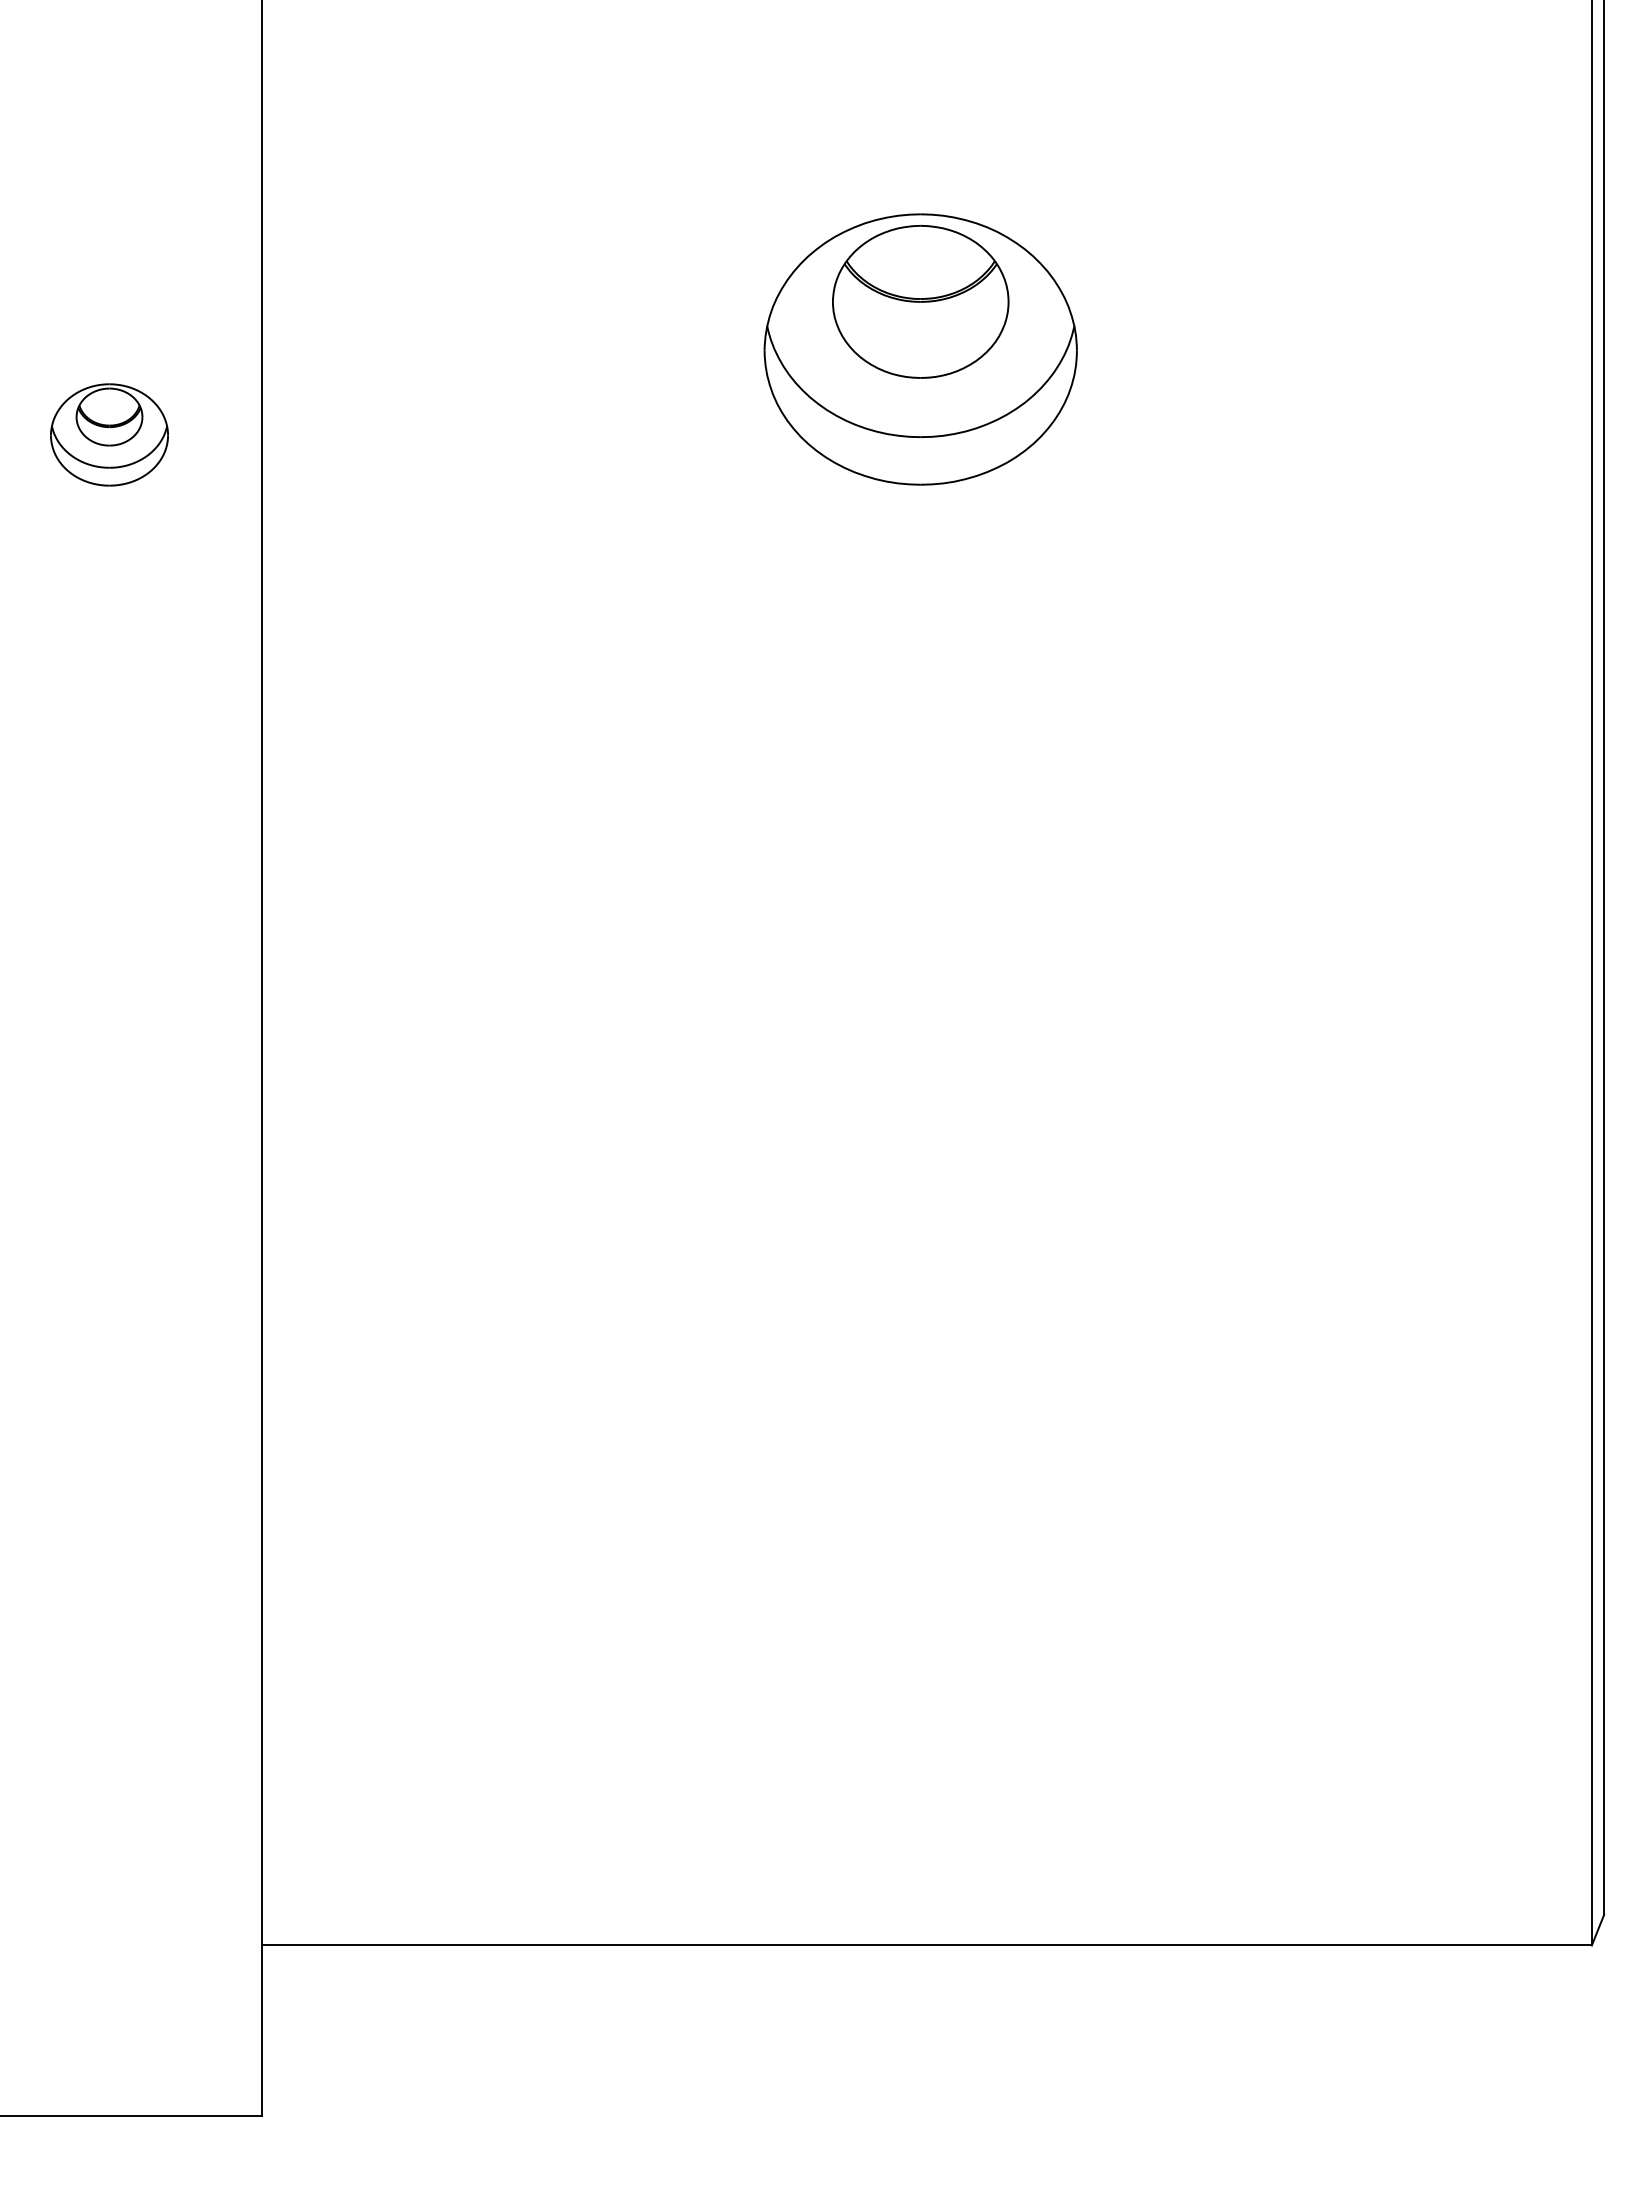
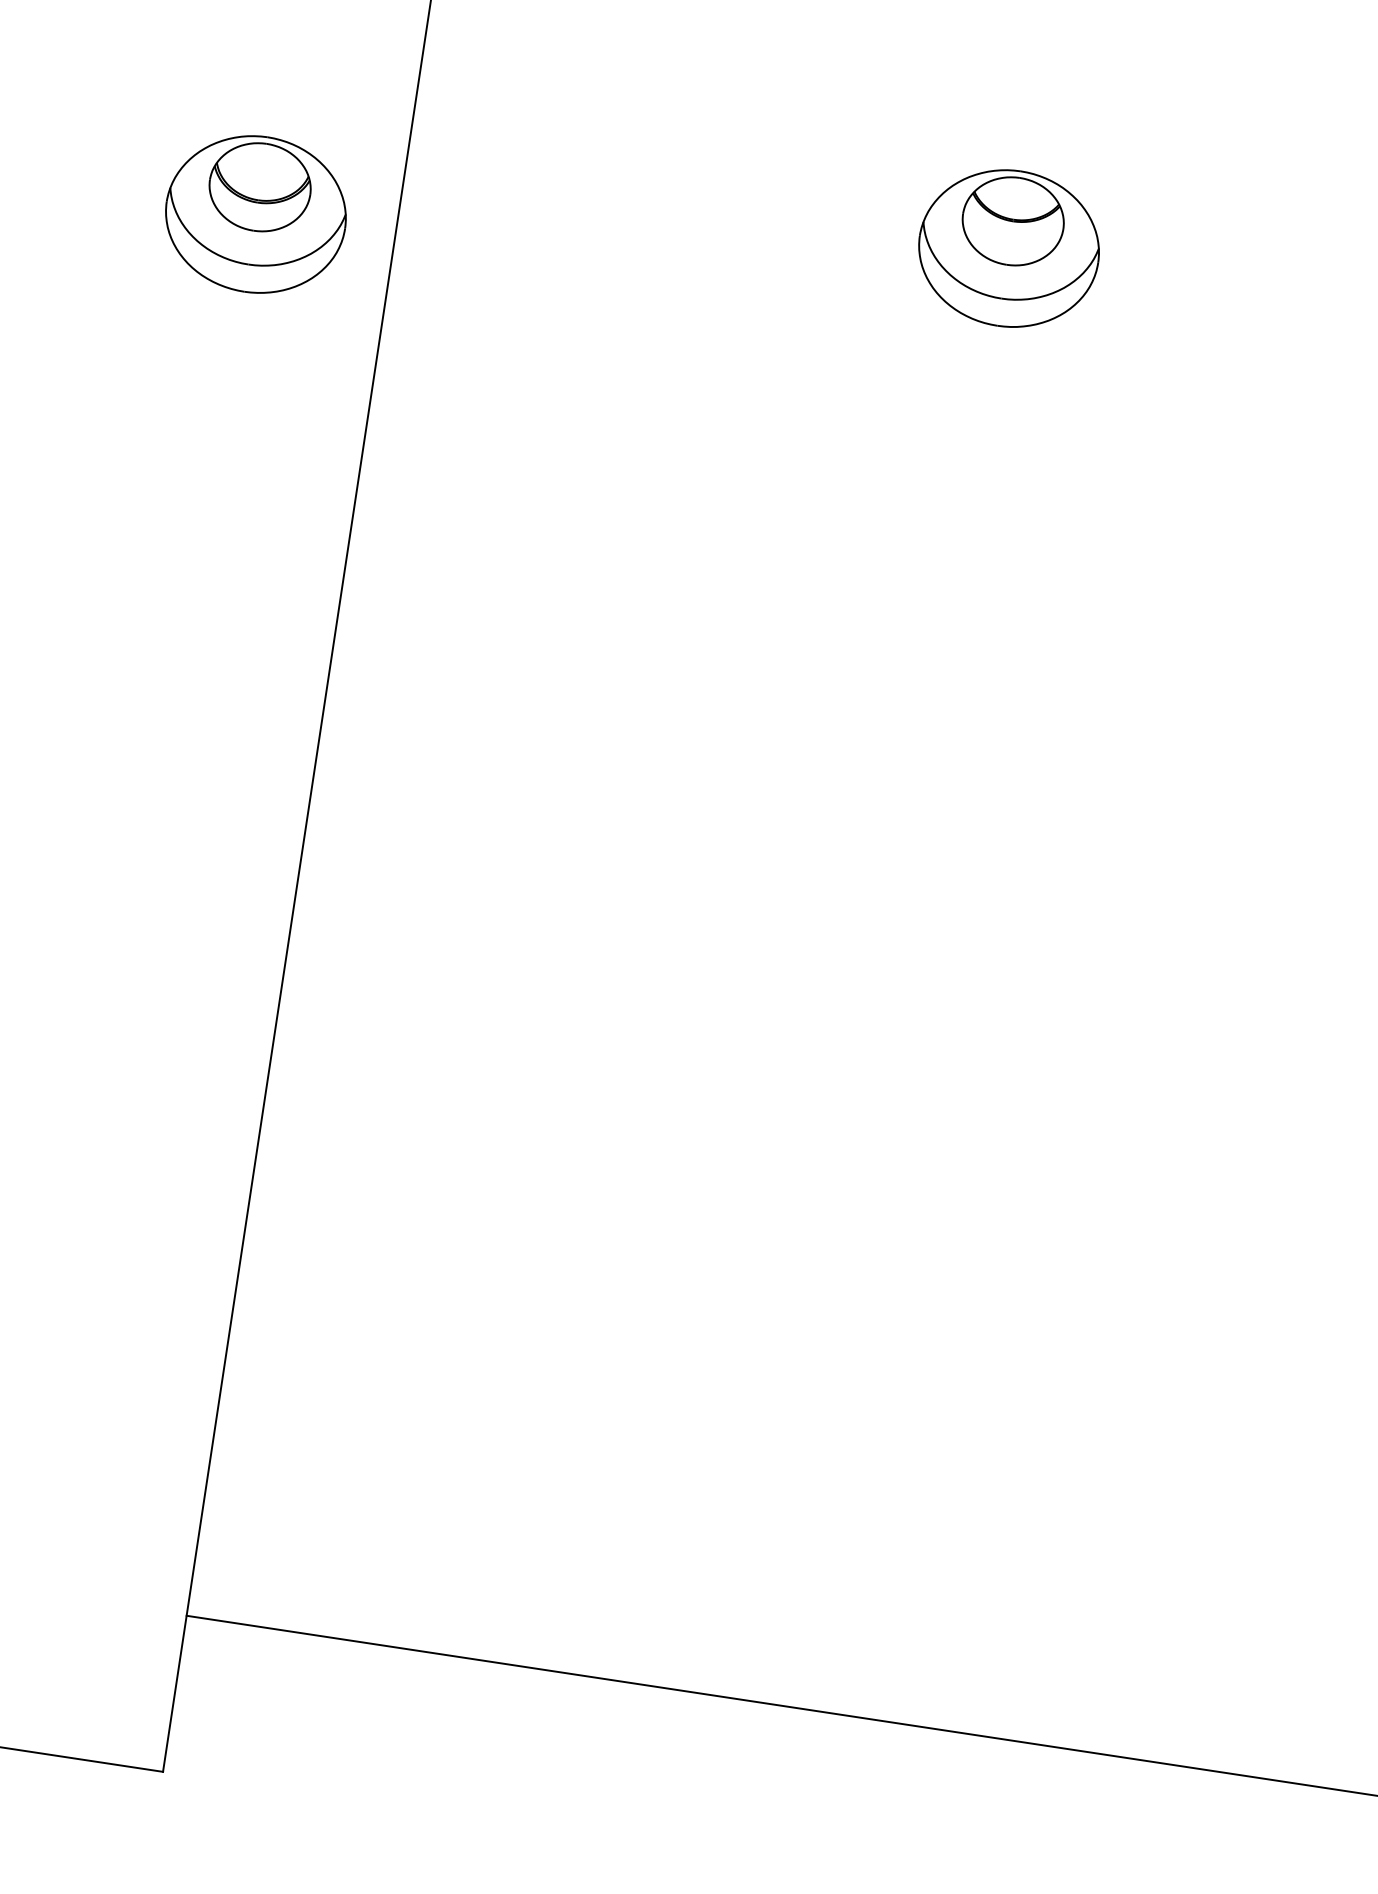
part: (920, 349) -> (1008, 248), size x0.62
part: (109, 434) -> (256, 214), size x1.67

